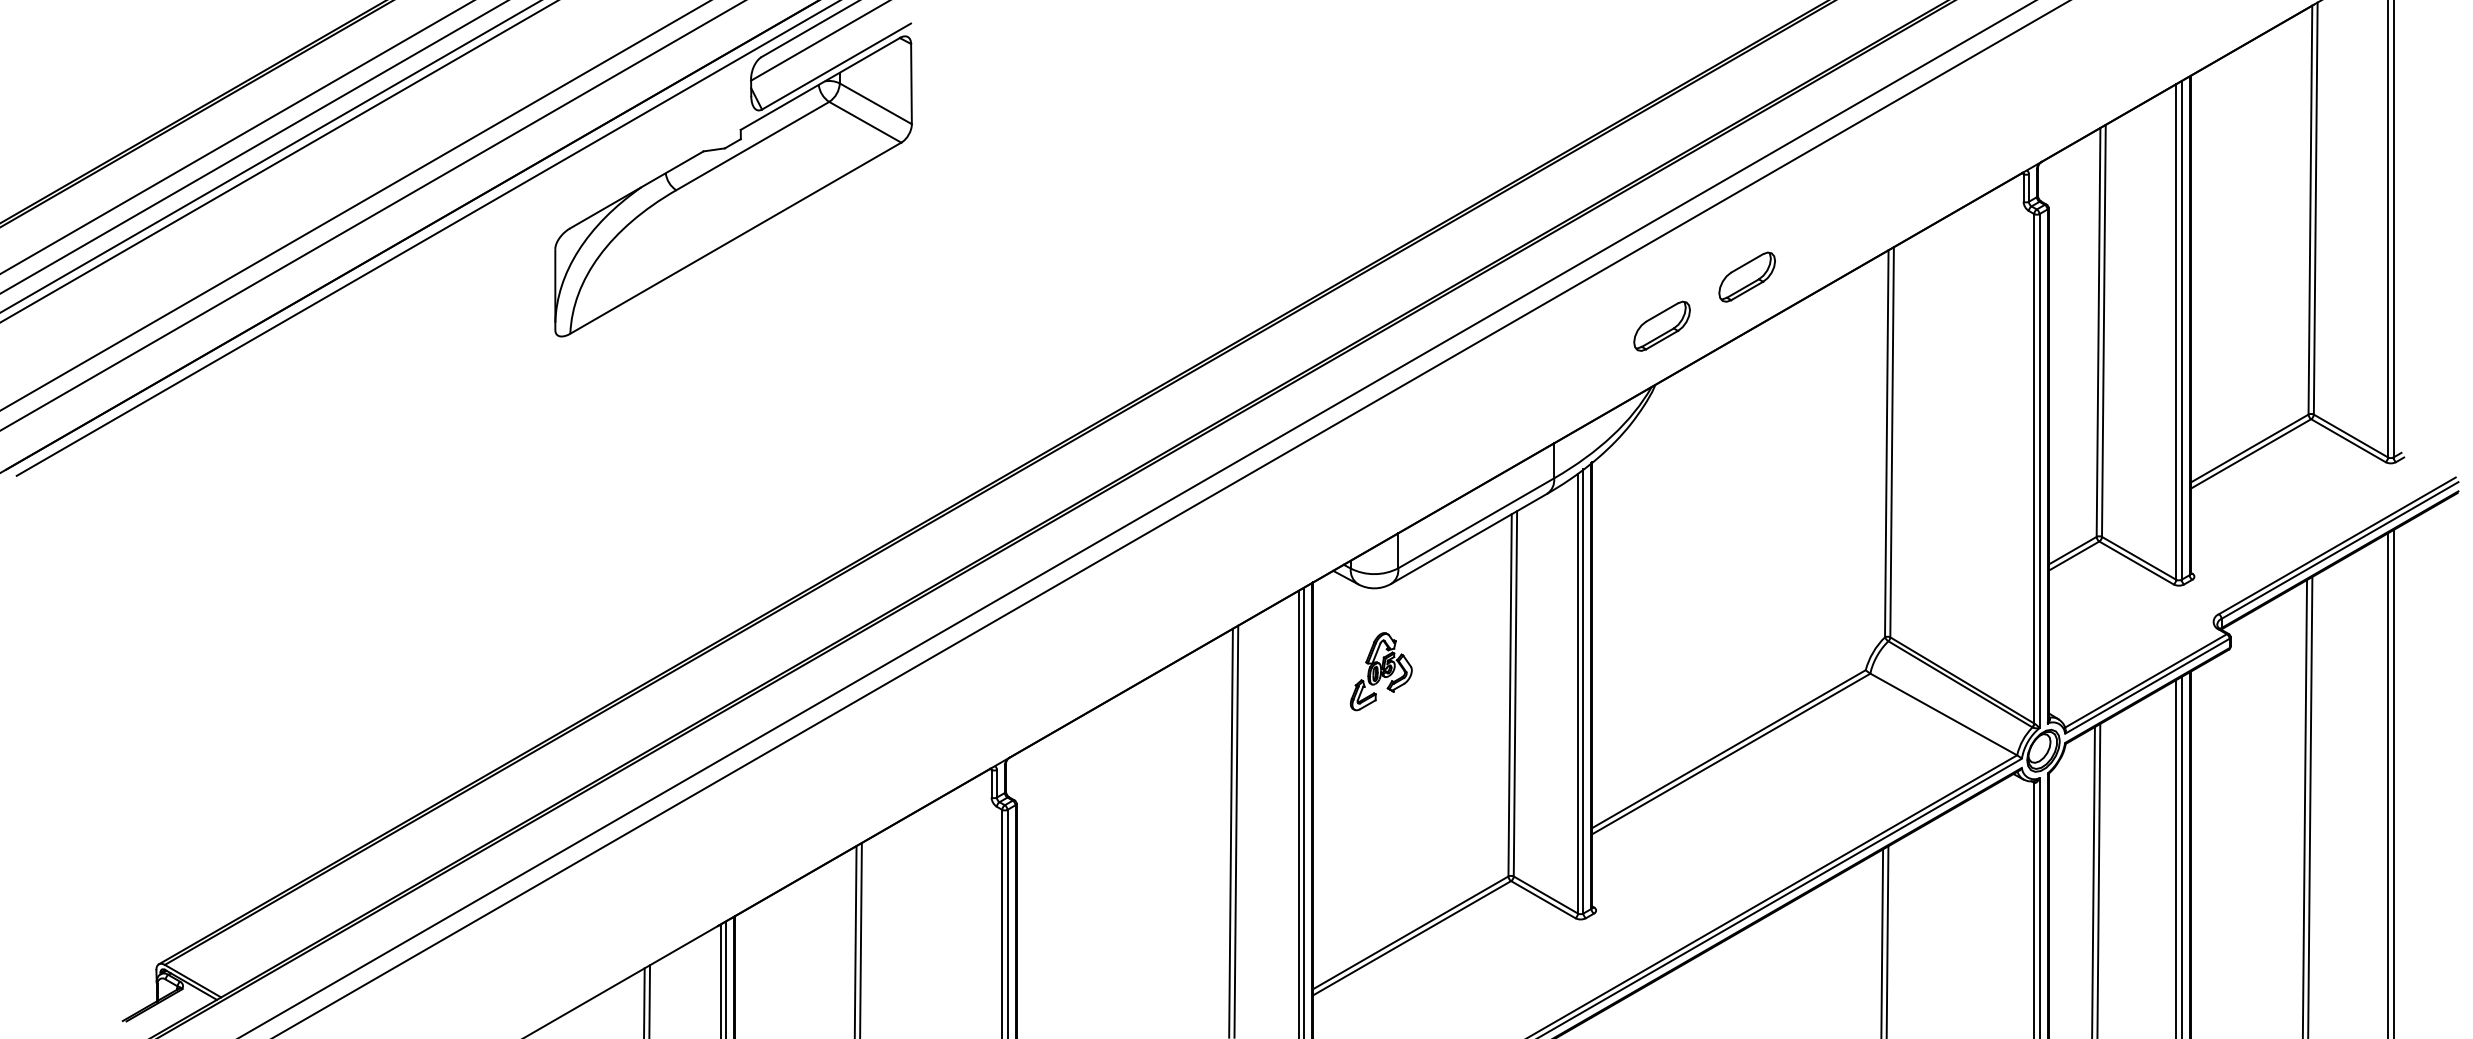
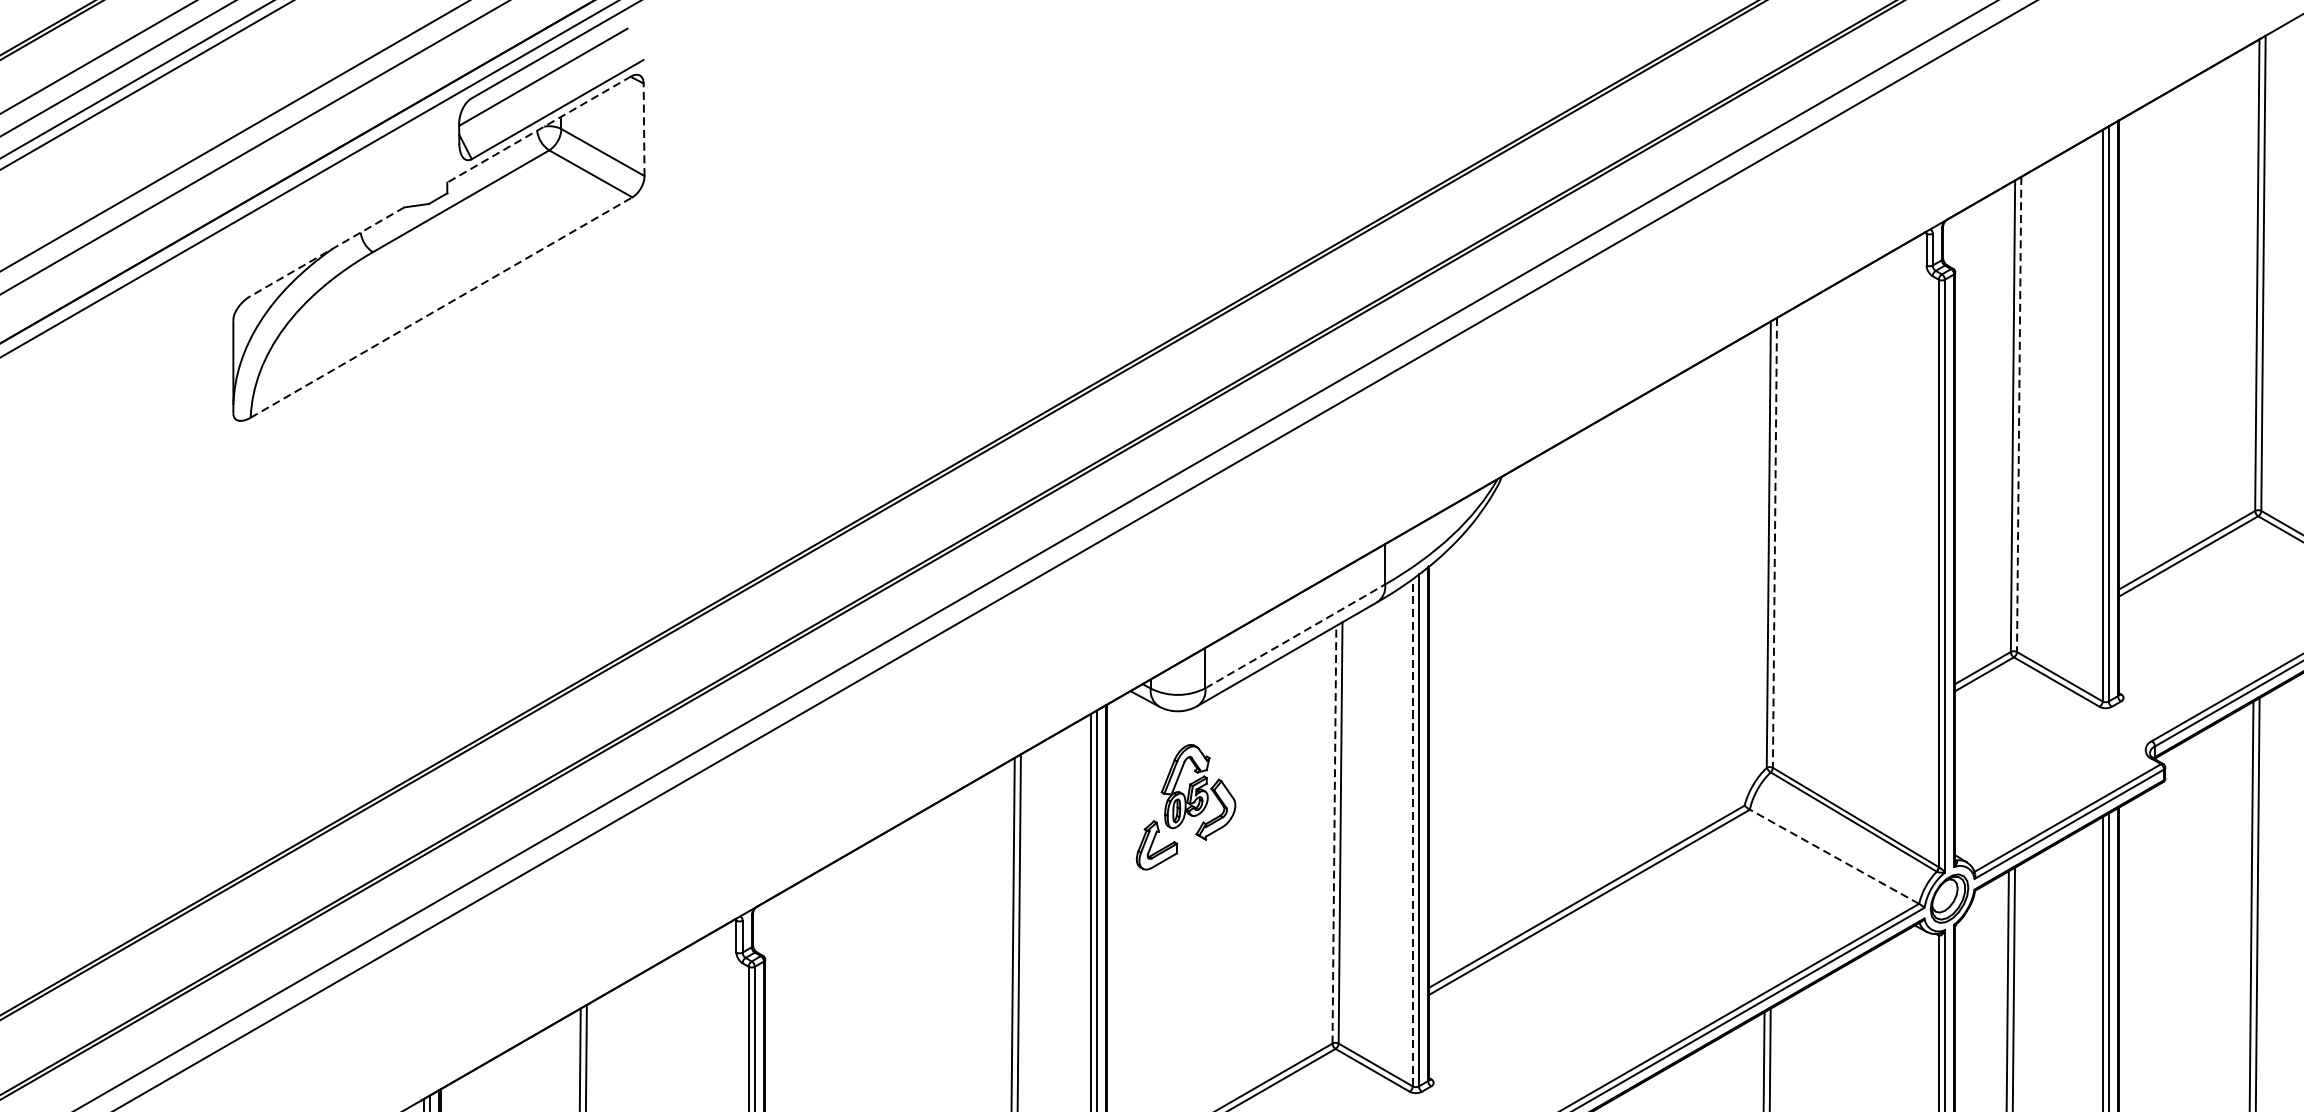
line: (911, 83) -> (644, 129), solid -> dashed
line: (820, 84) -> (539, 130), solid -> dashed
line: (636, 189) -> (326, 251), solid -> dashed
line: (736, 237) -> (442, 306), solid -> dashed
part: (1746, 276) -> (1607, 351), removed
part: (1661, 325) -> (1509, 408), removed
line: (2103, 330) -> (2018, 413), solid -> dashed
line: (1892, 442) -> (1775, 543), solid -> dashed
line: (1476, 523) -> (1295, 636), solid -> dashed
part: (1380, 671) -> (1184, 807), size x1.4
line: (1578, 693) -> (1413, 832), solid -> dashed
line: (1510, 694) -> (1334, 833), solid -> dashed
line: (1944, 714) -> (1835, 856), solid -> dashed

